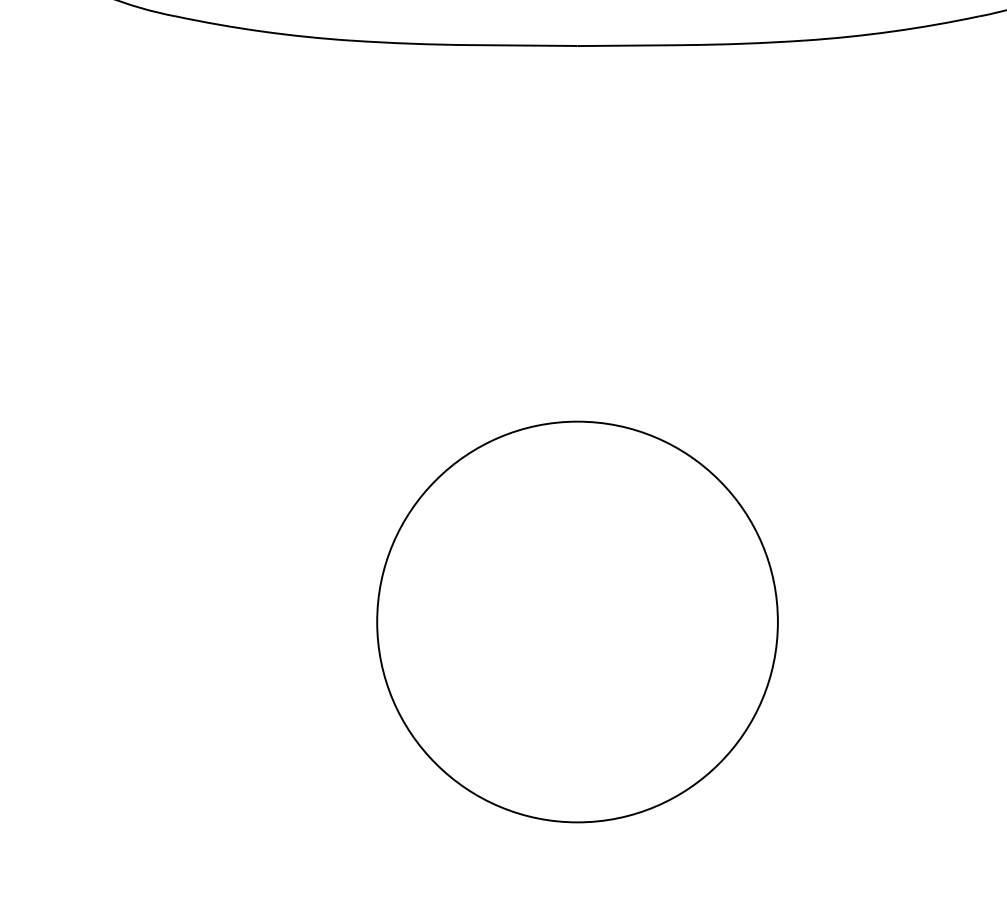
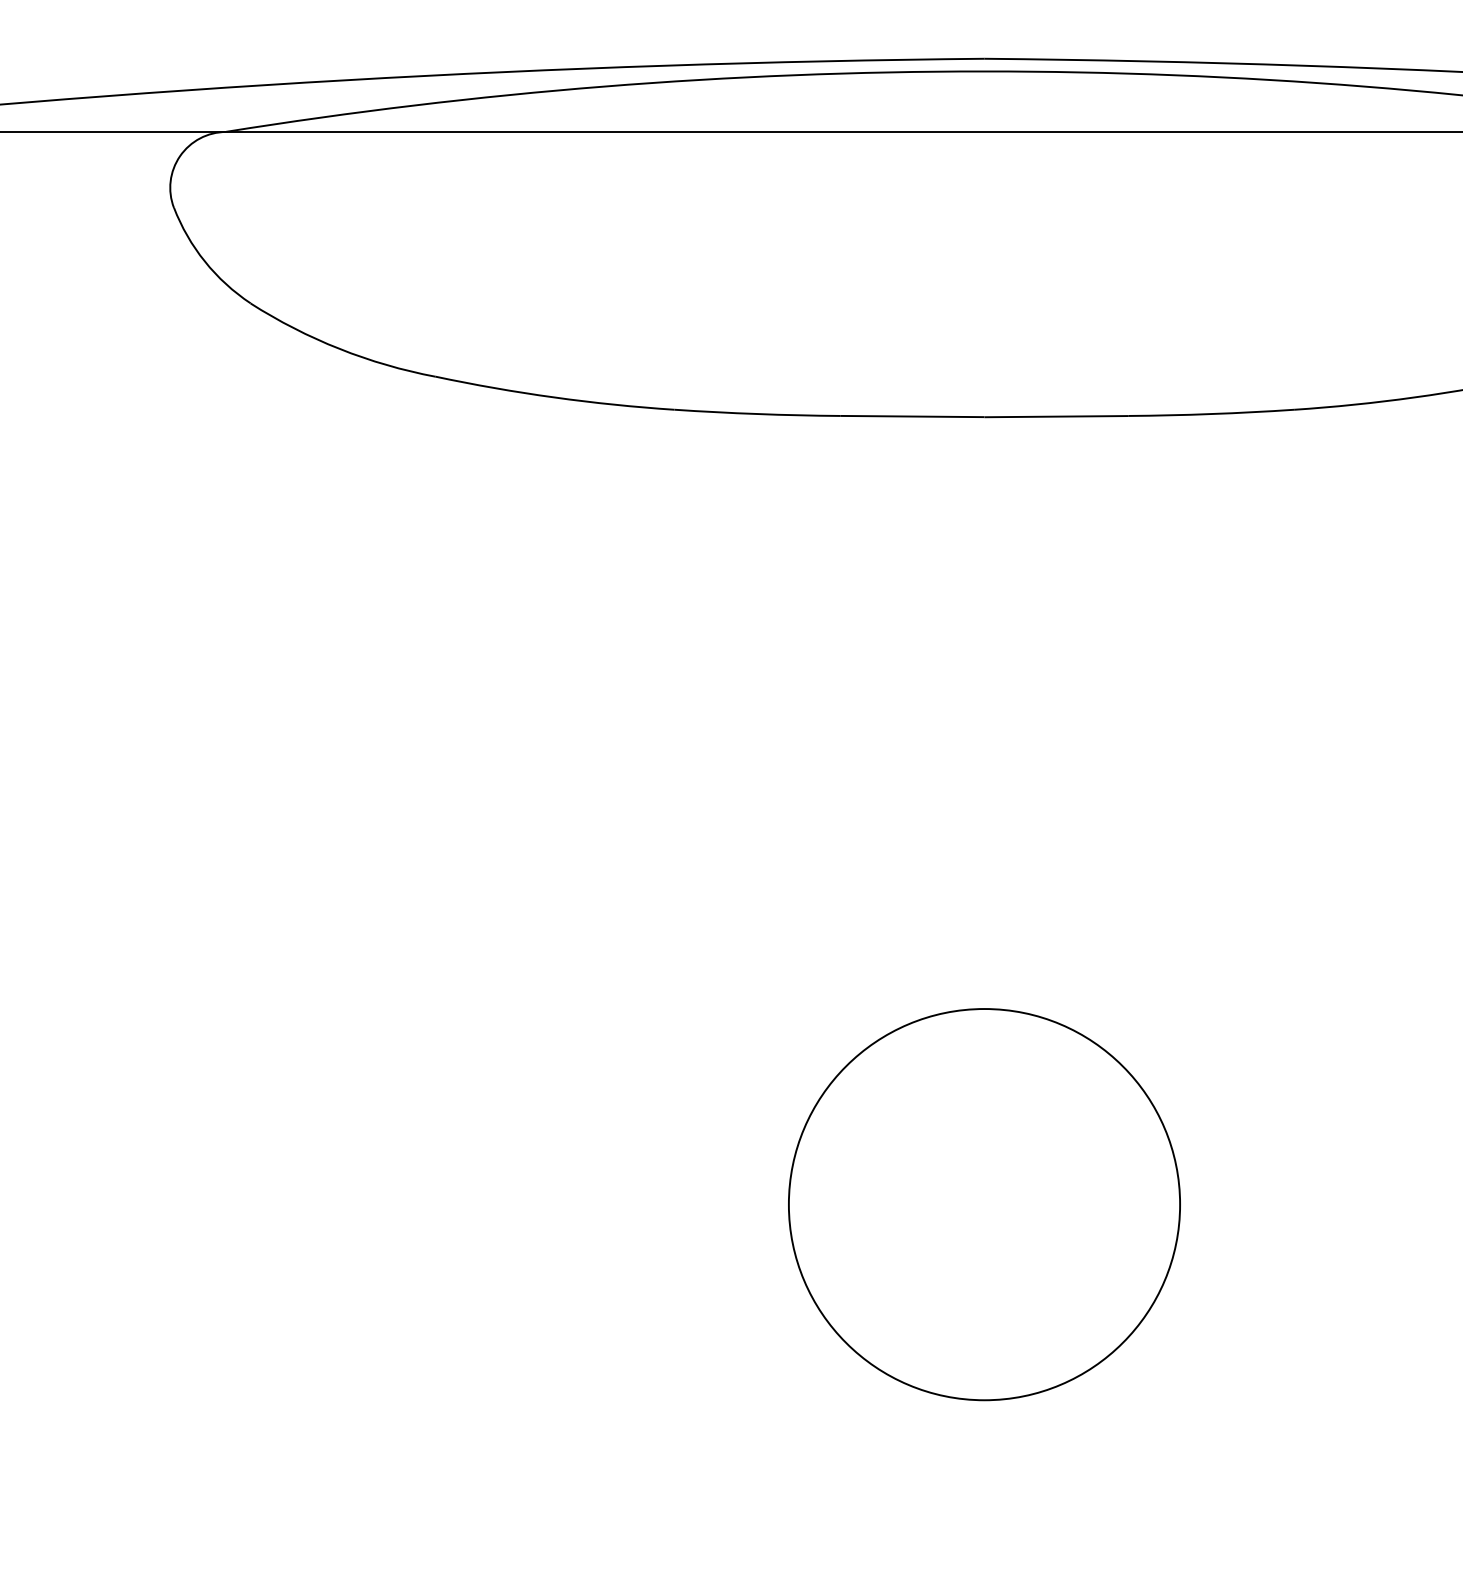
circle: (577, 622) -> (984, 1204), size x0.71

